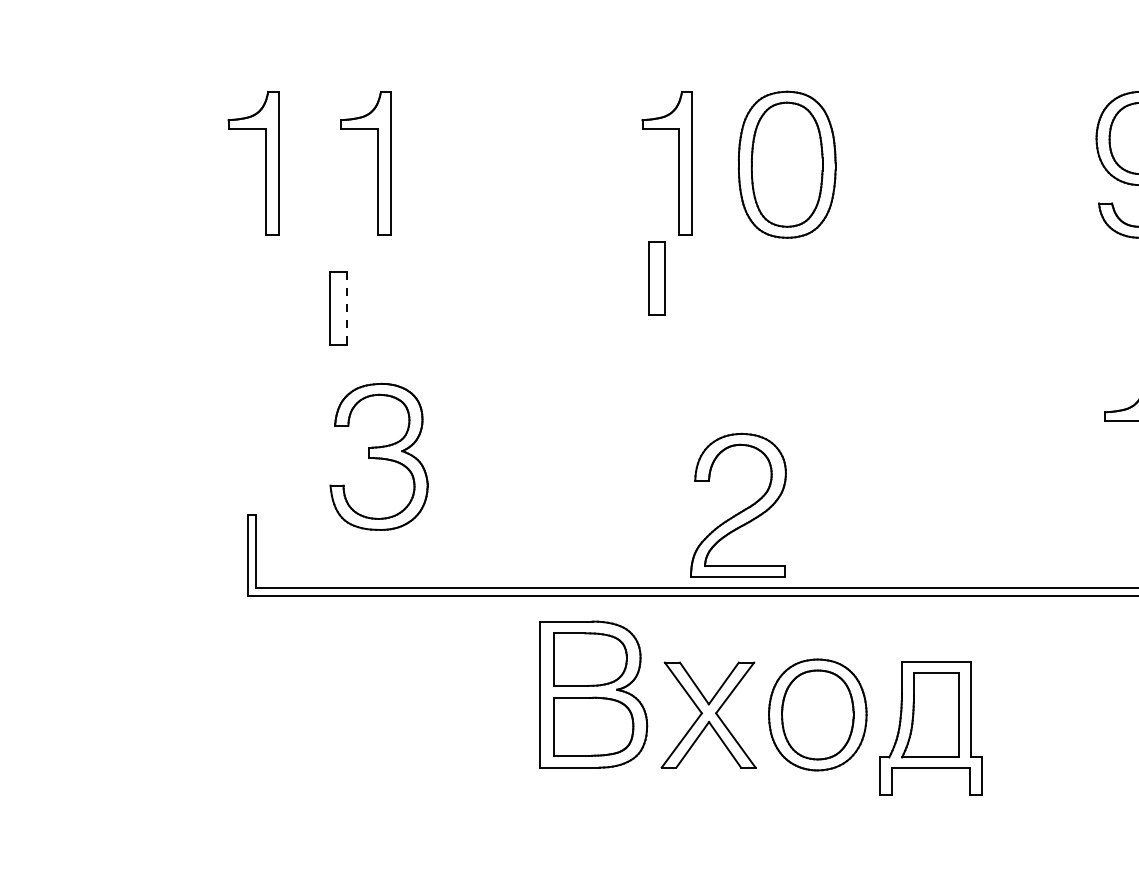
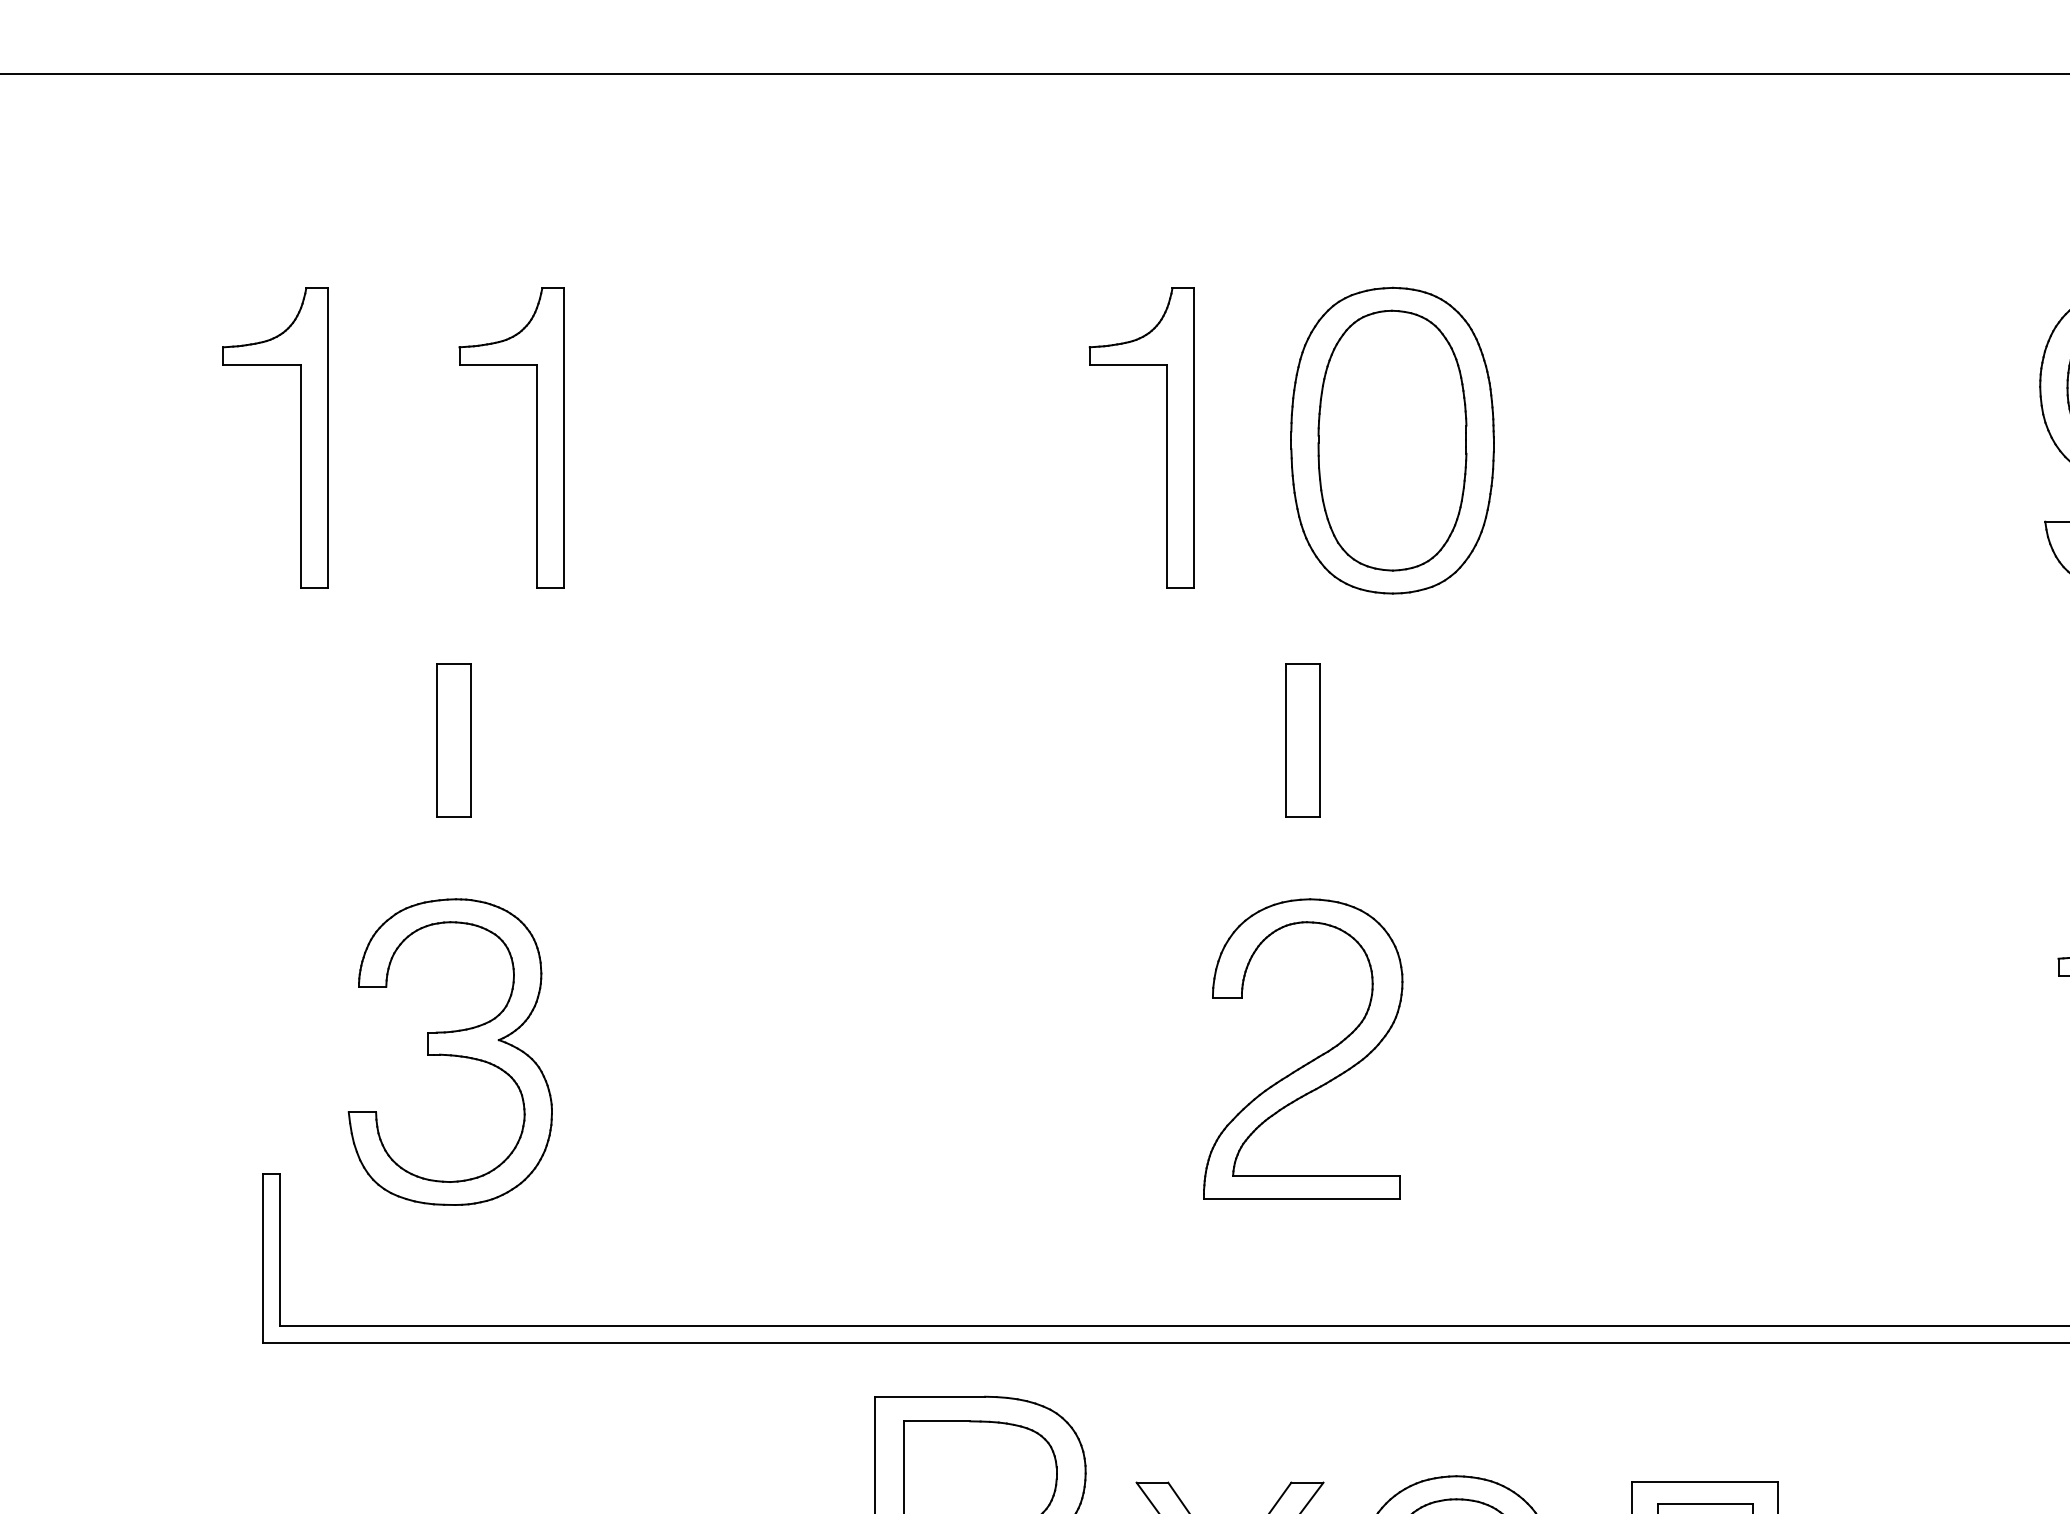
part: (656, 278) -> (1301, 741), moved
line: (346, 308) -> (470, 741), dashed -> solid
part: (378, 456) -> (449, 1051), moved
part: (741, 510) -> (1309, 1059), moved

